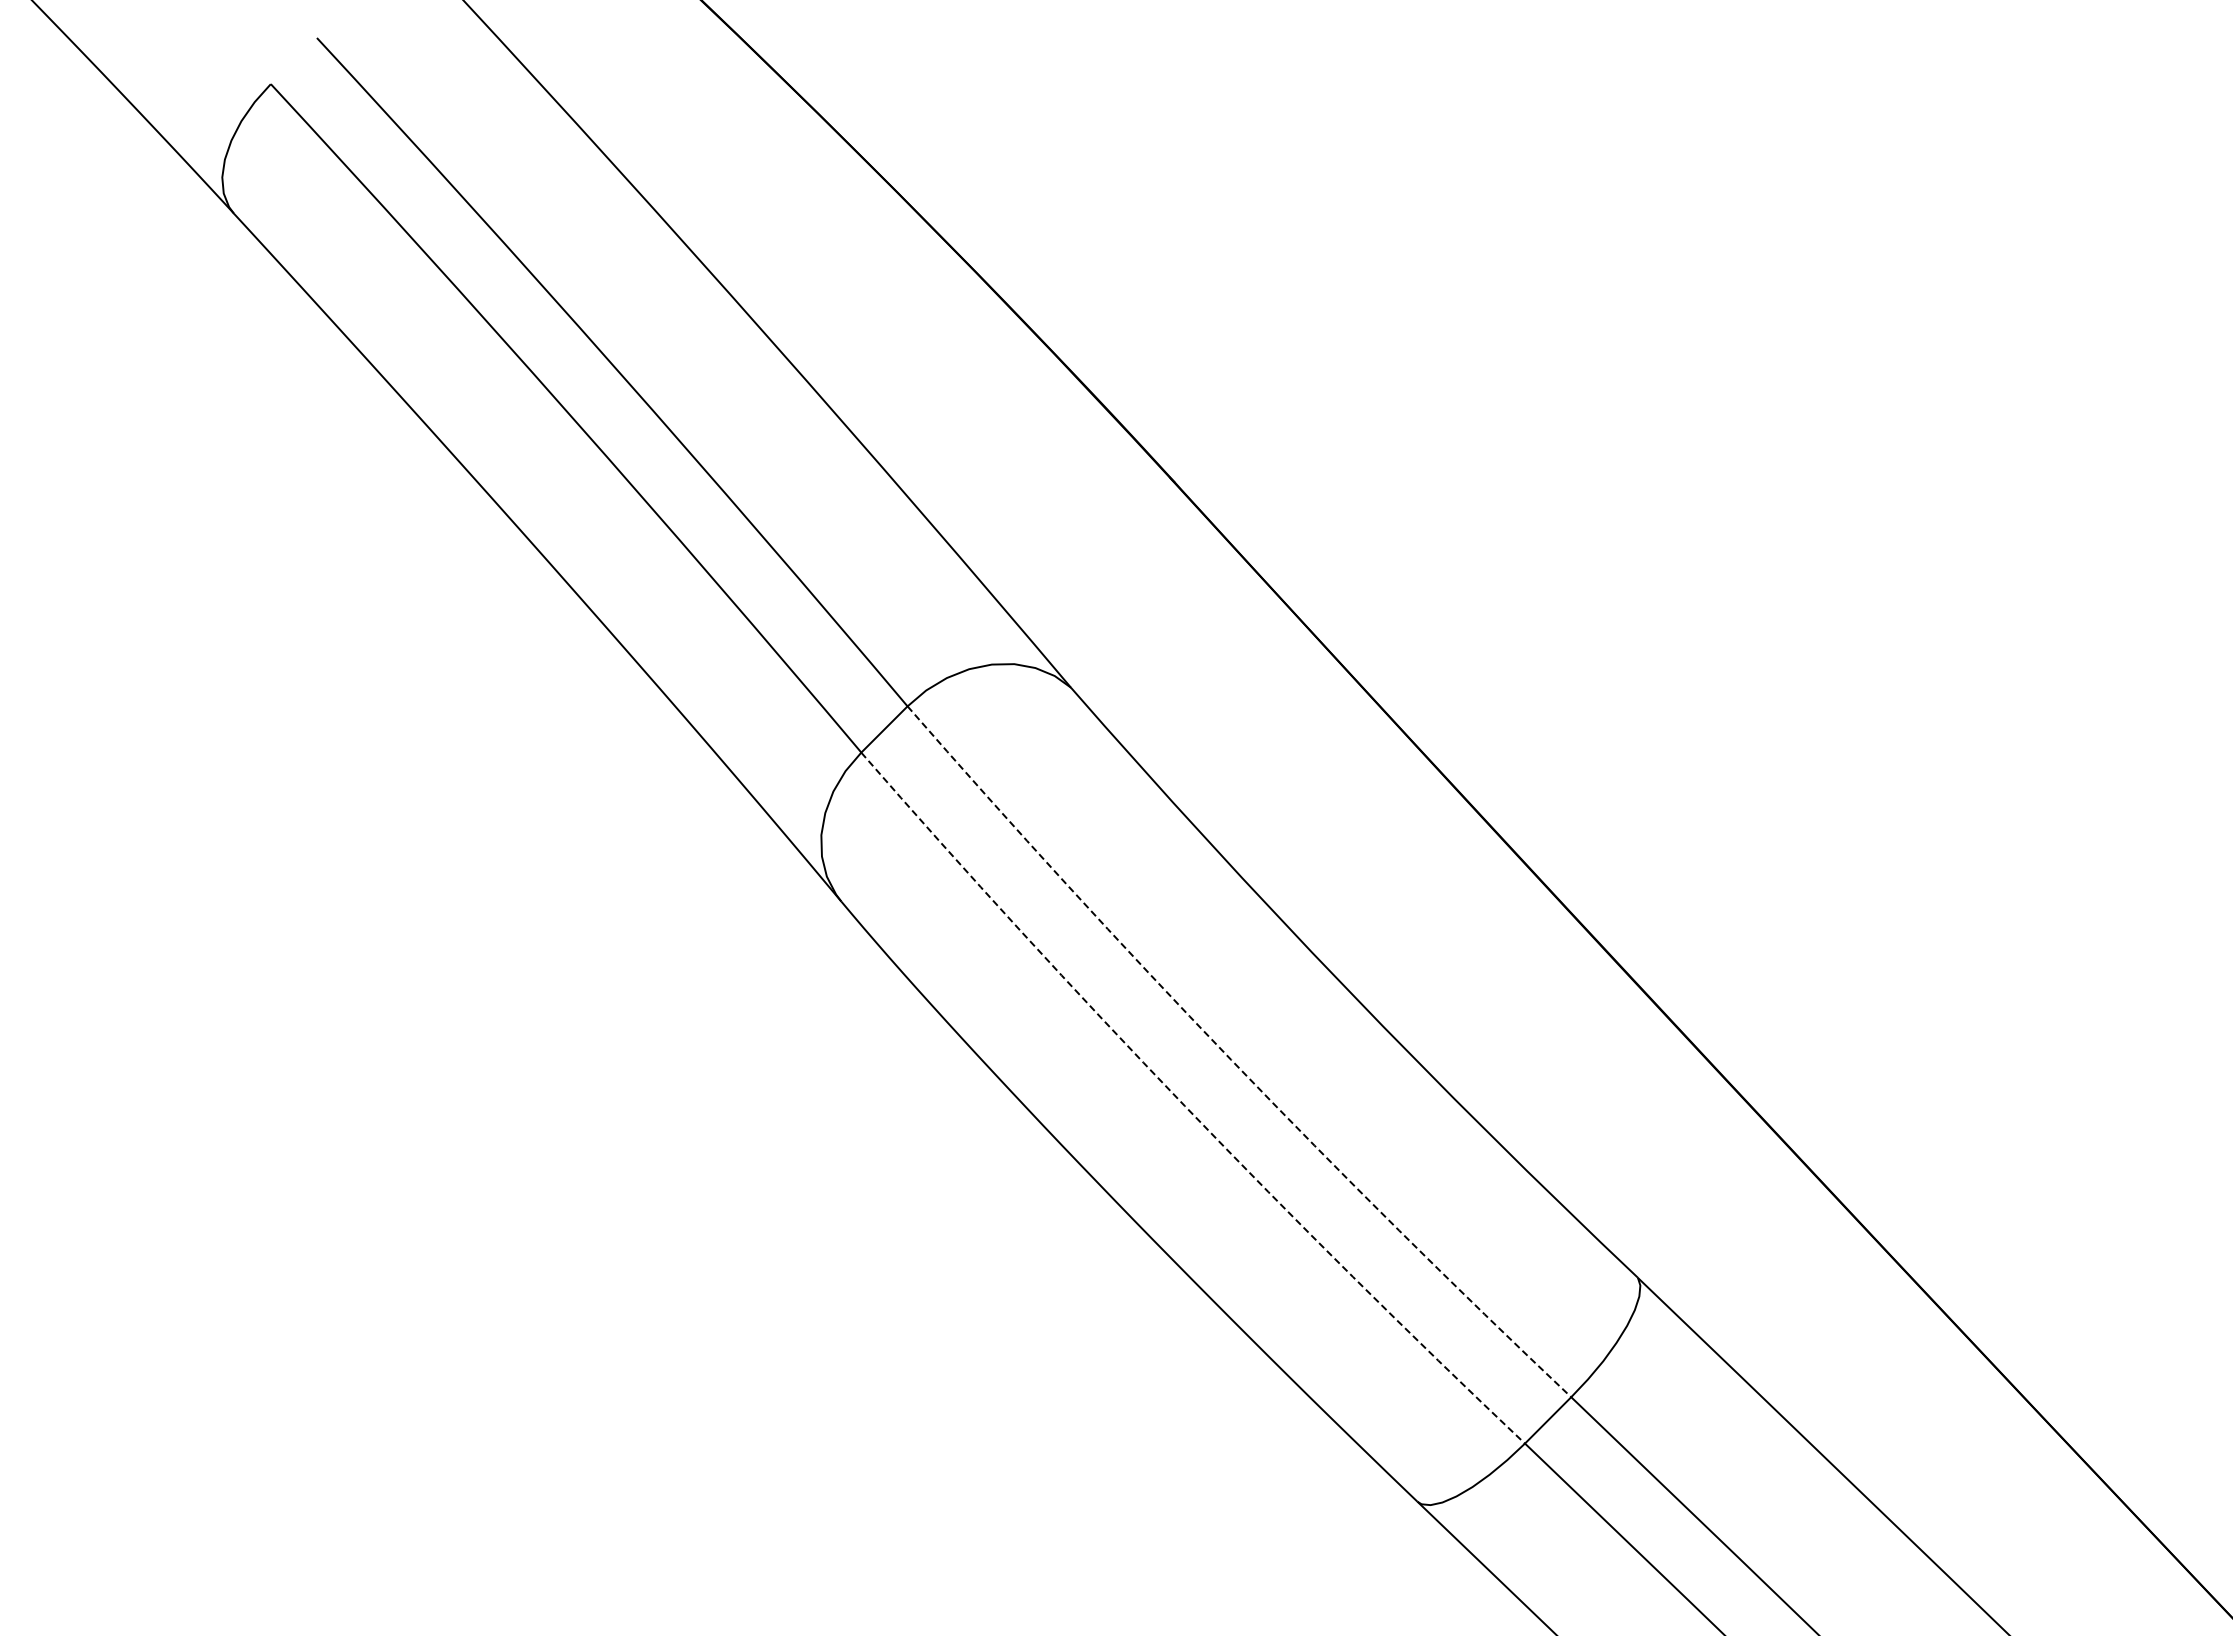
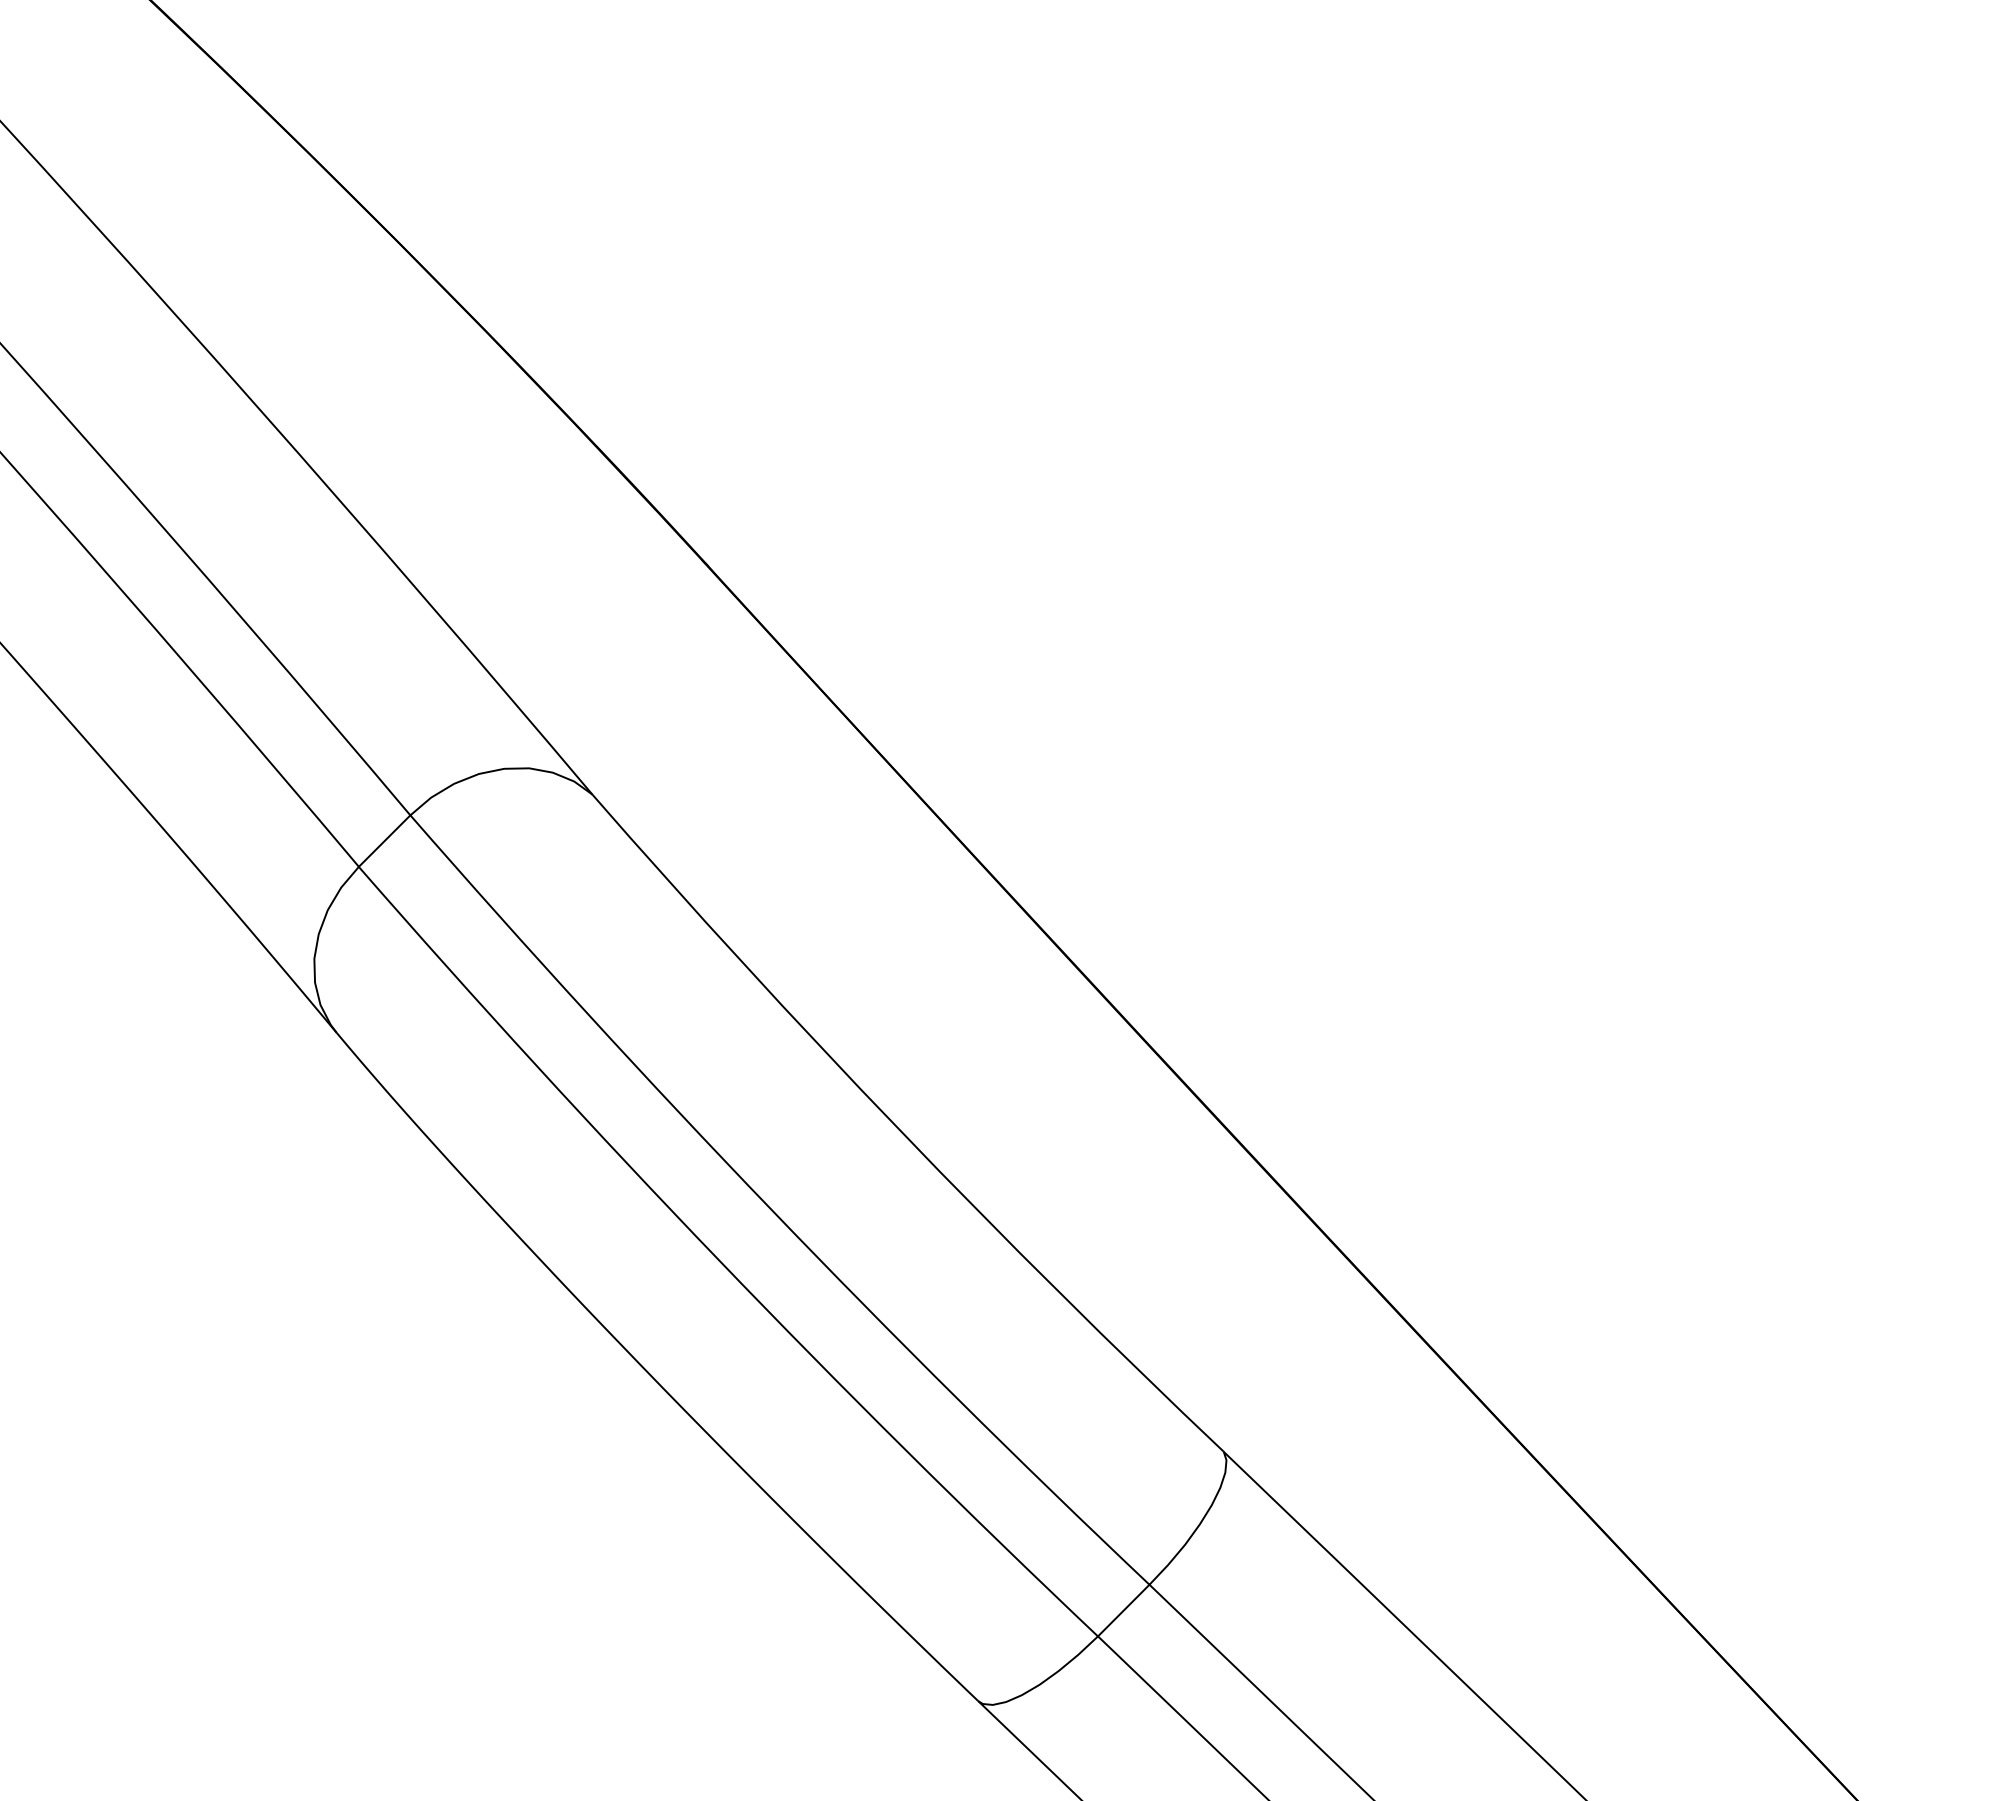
arc: (1231, 1059) -> (771, 1208), dashed -> solid
arc: (1184, 1106) -> (718, 1260), dashed -> solid

